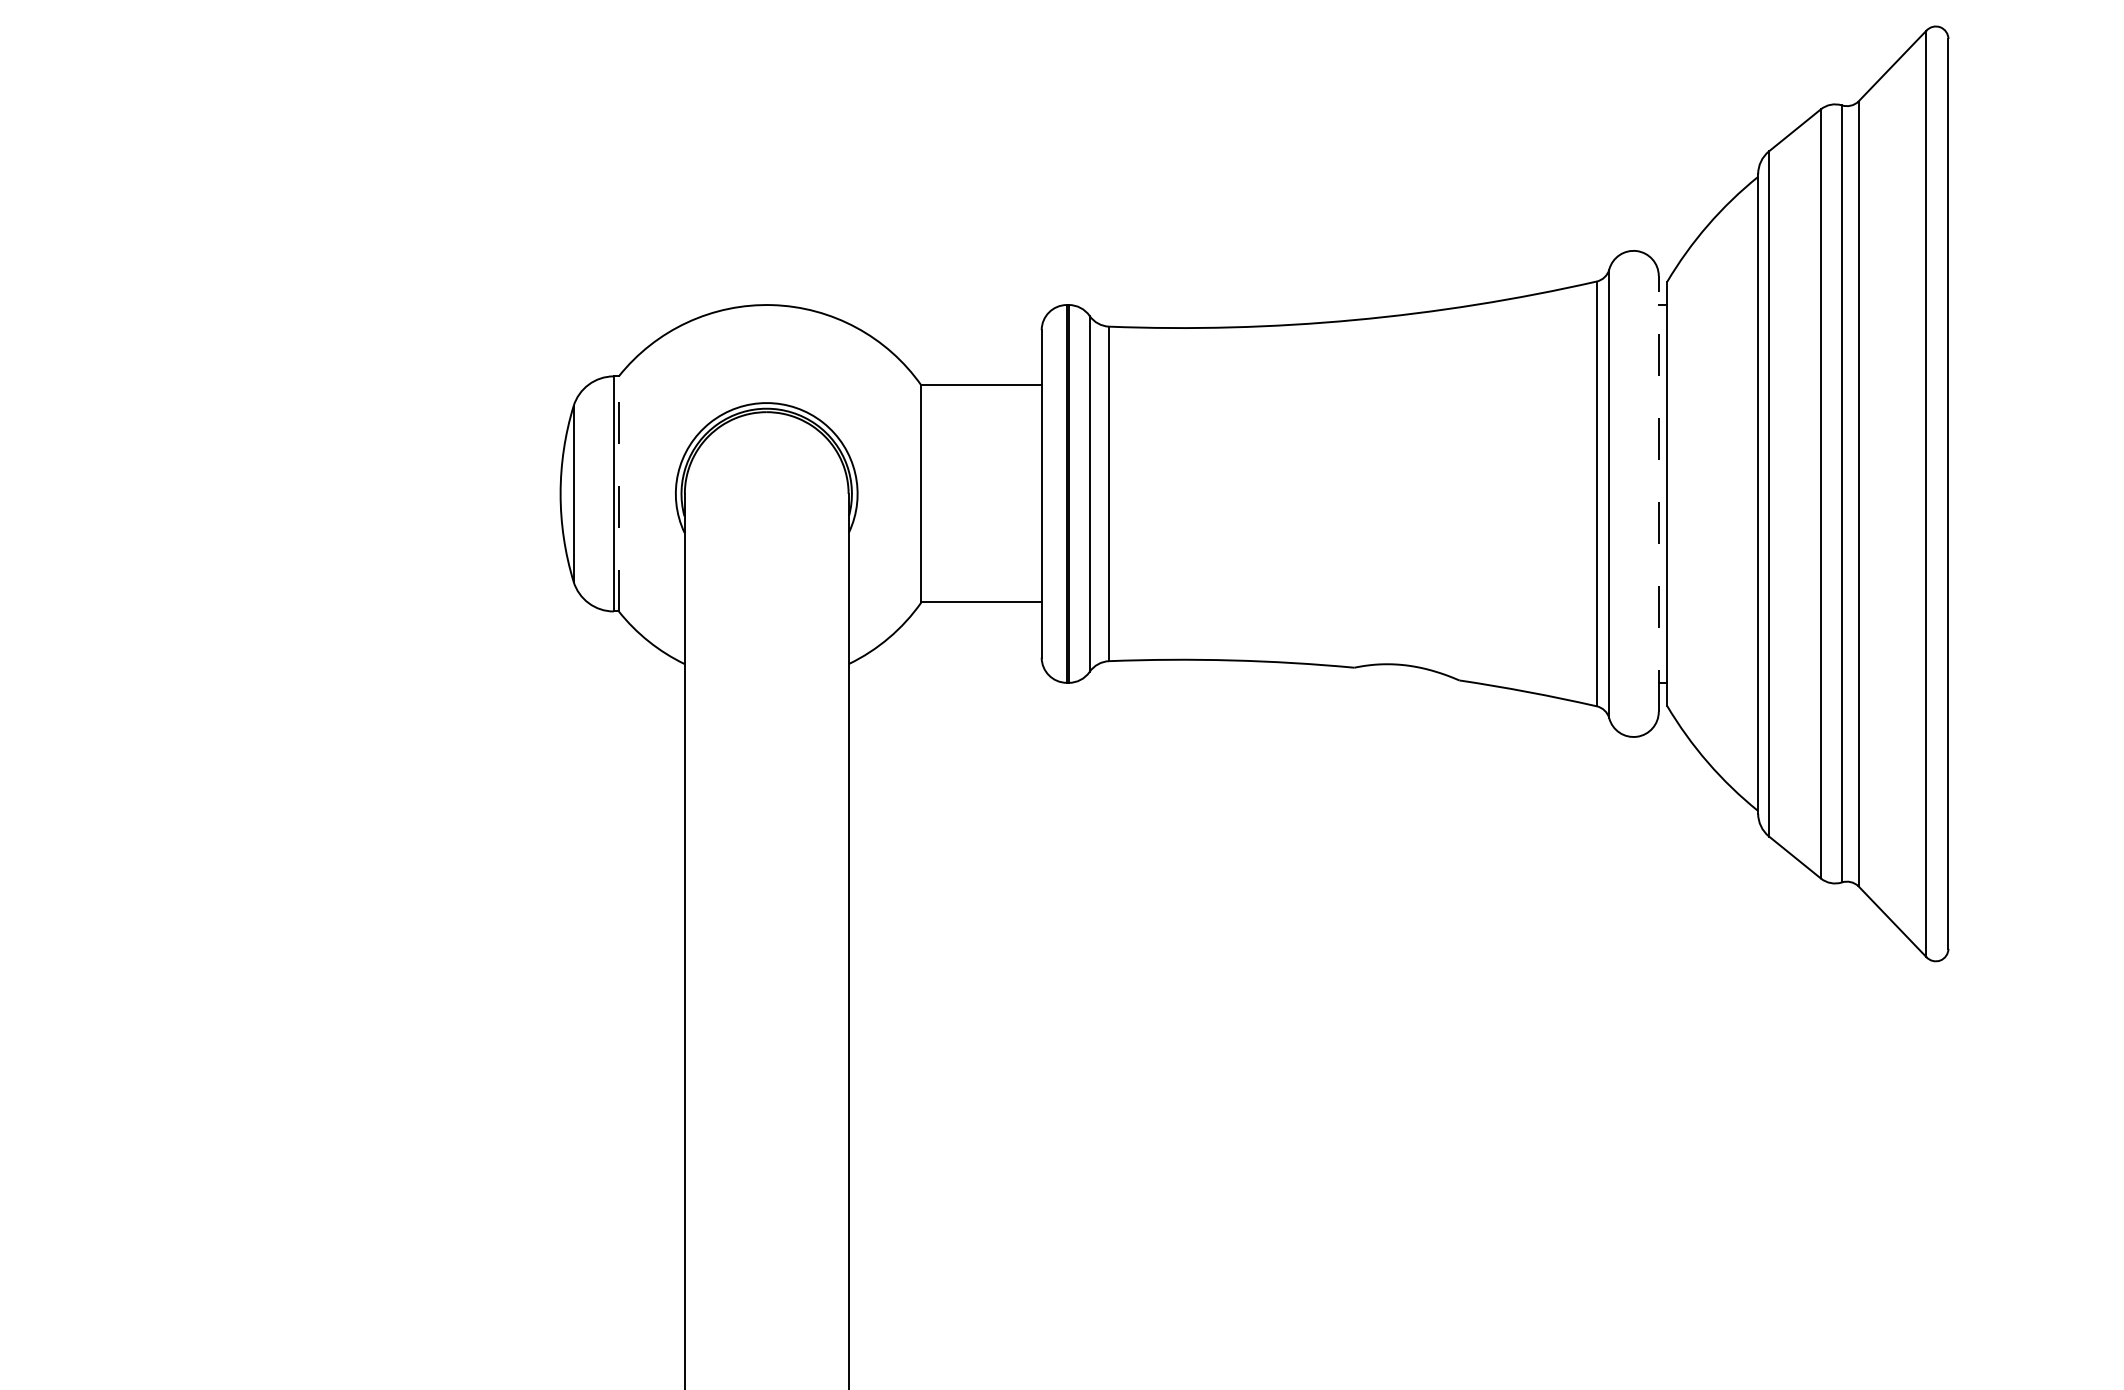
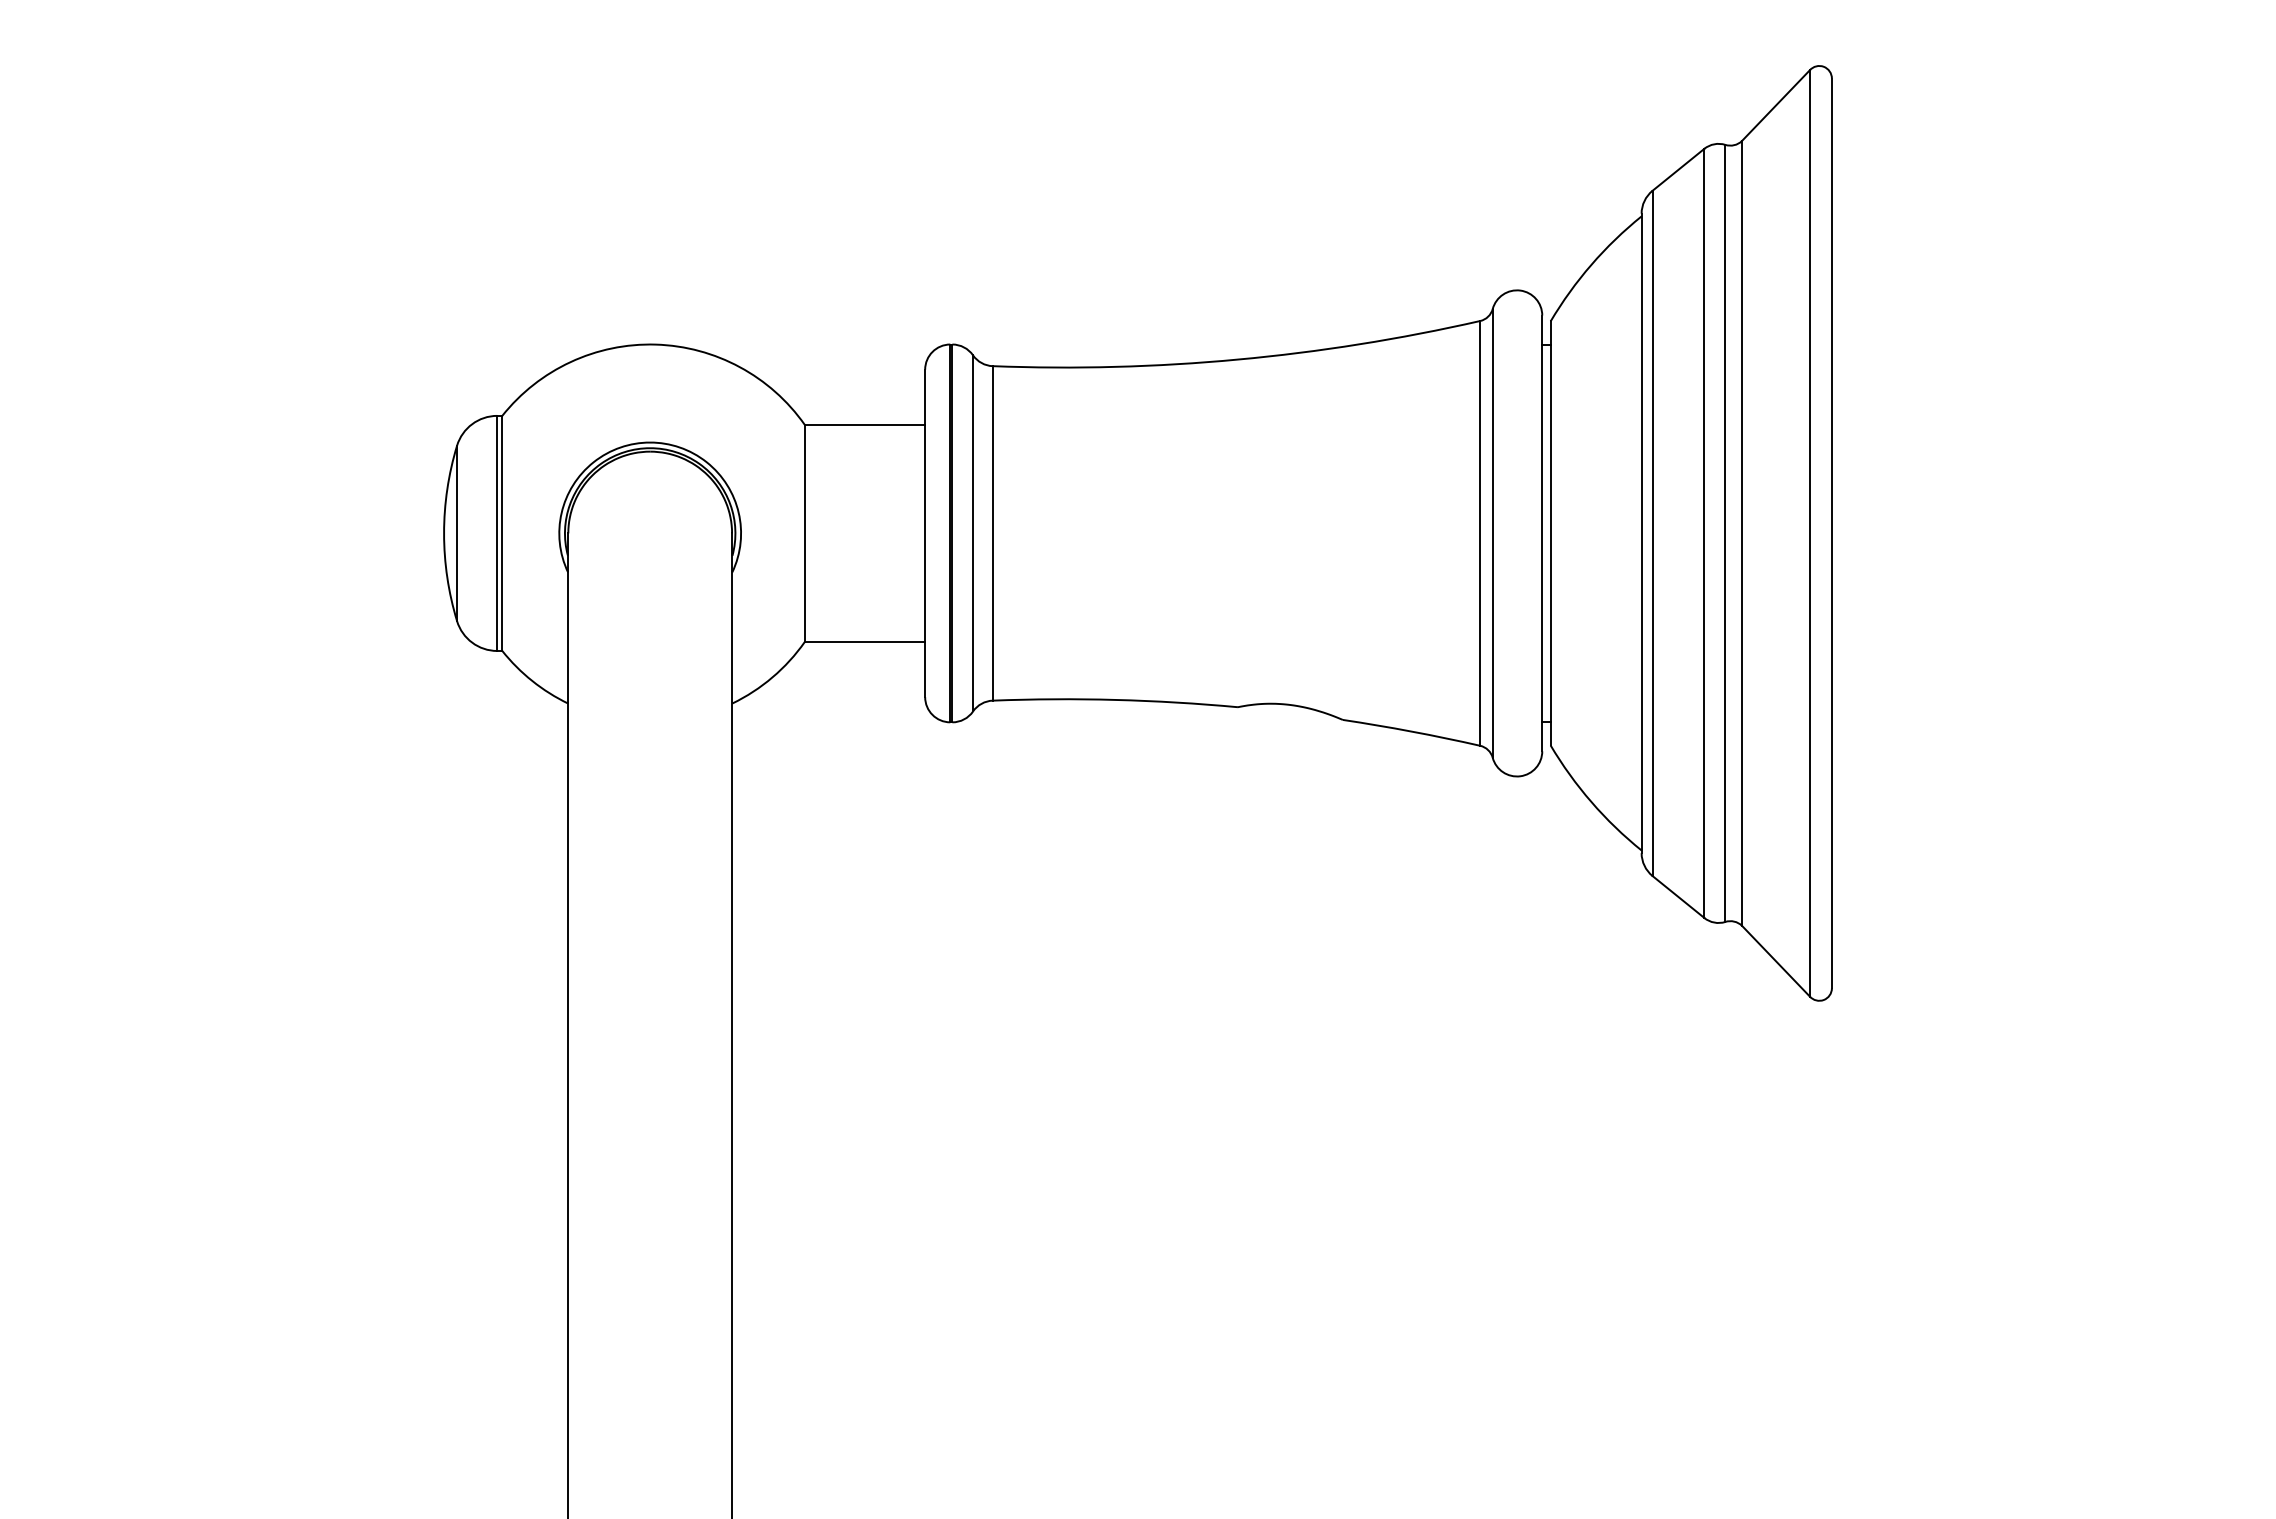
line: (619, 494) -> (502, 533), dashed -> solid
line: (1659, 494) -> (1542, 533), dashed -> solid

